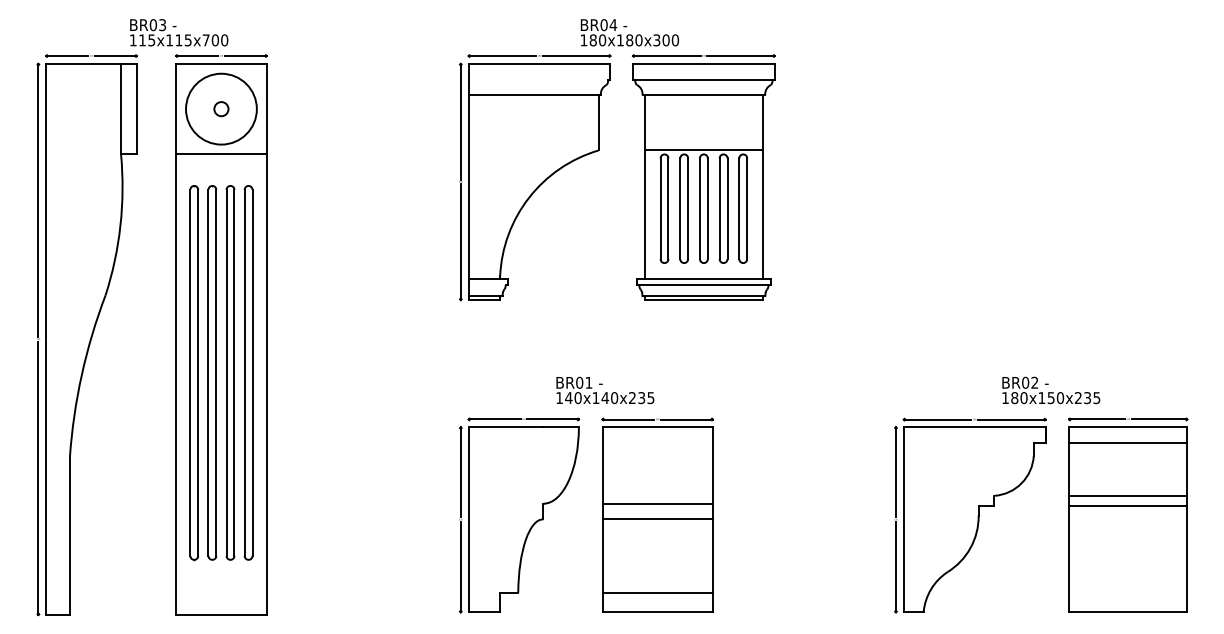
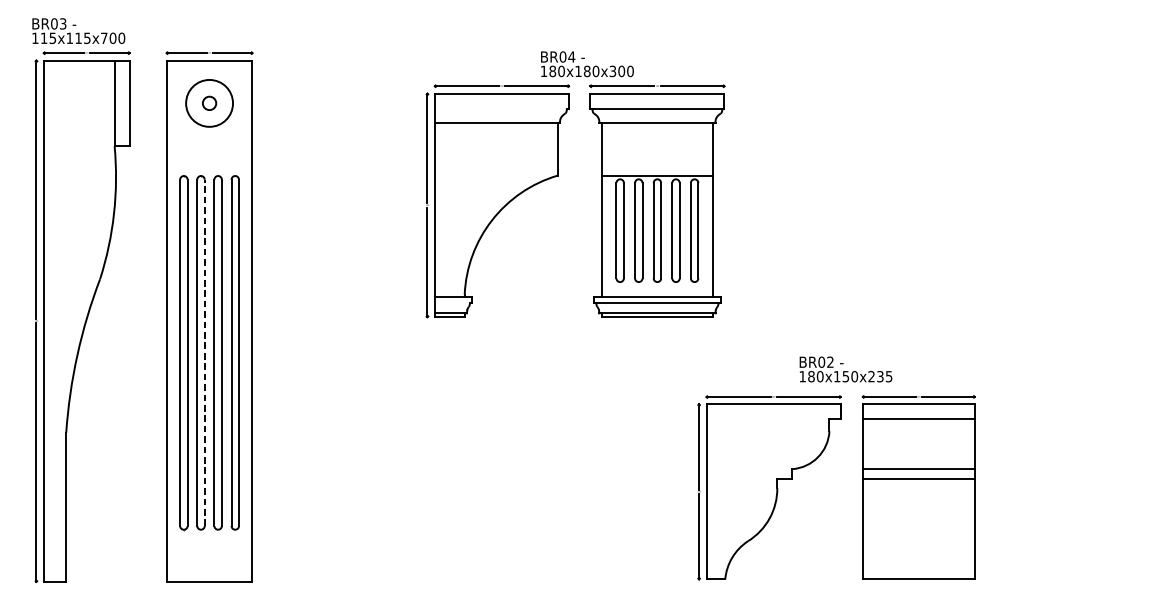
text: (179, 32) -> (79, 30), moved
circle: (221, 108) -> (209, 102), size x0.7
part: (599, 150) -> (558, 175), moved
line: (221, 154) -> (209, 146), removed
line: (216, 372) -> (204, 352), solid -> dashed
part: (1026, 479) -> (822, 453), moved
part: (602, 494) -> (570, 467), removed

